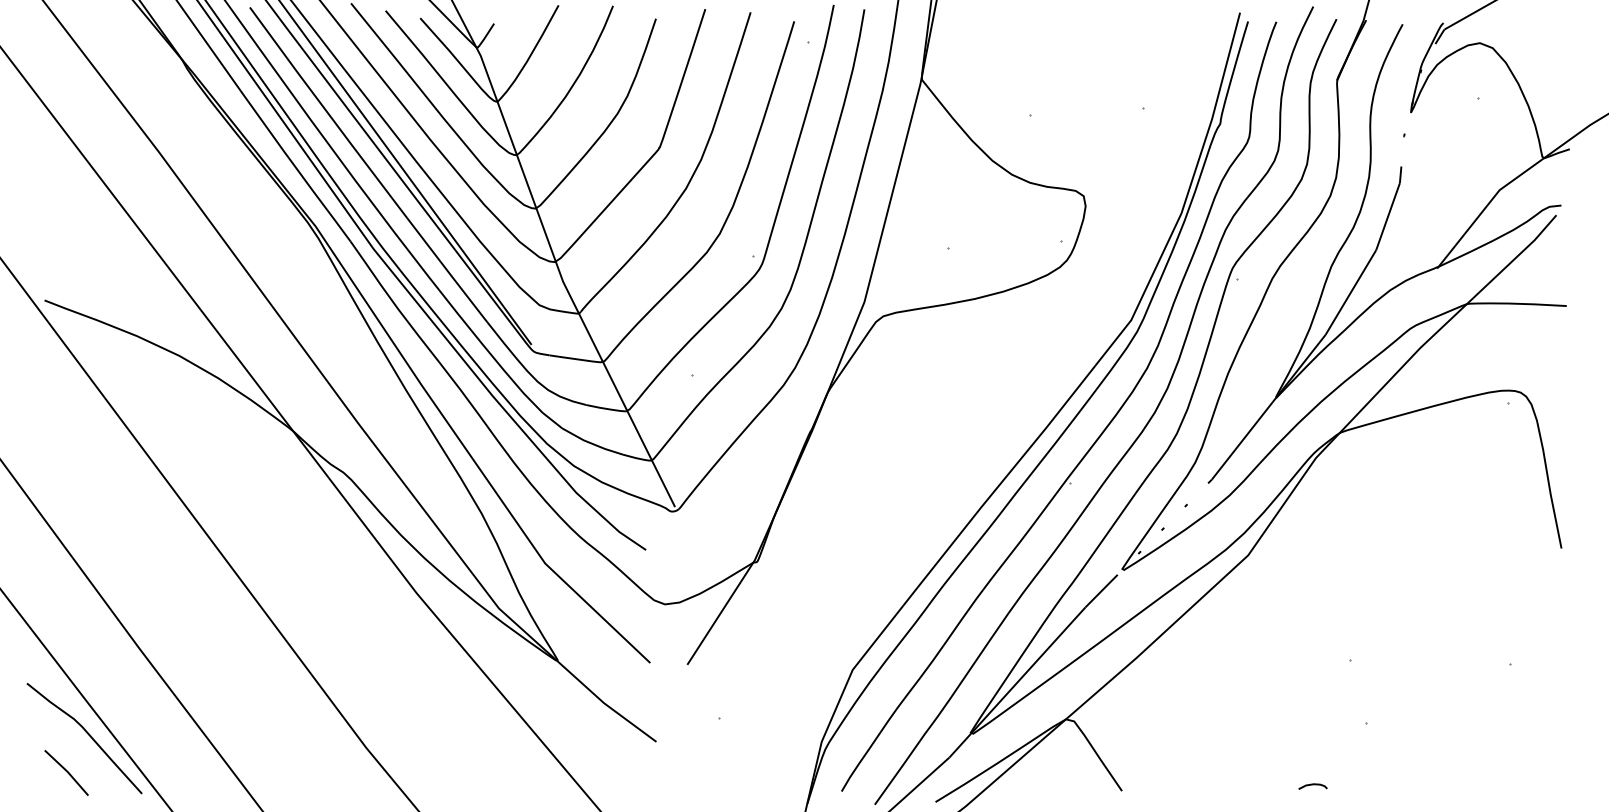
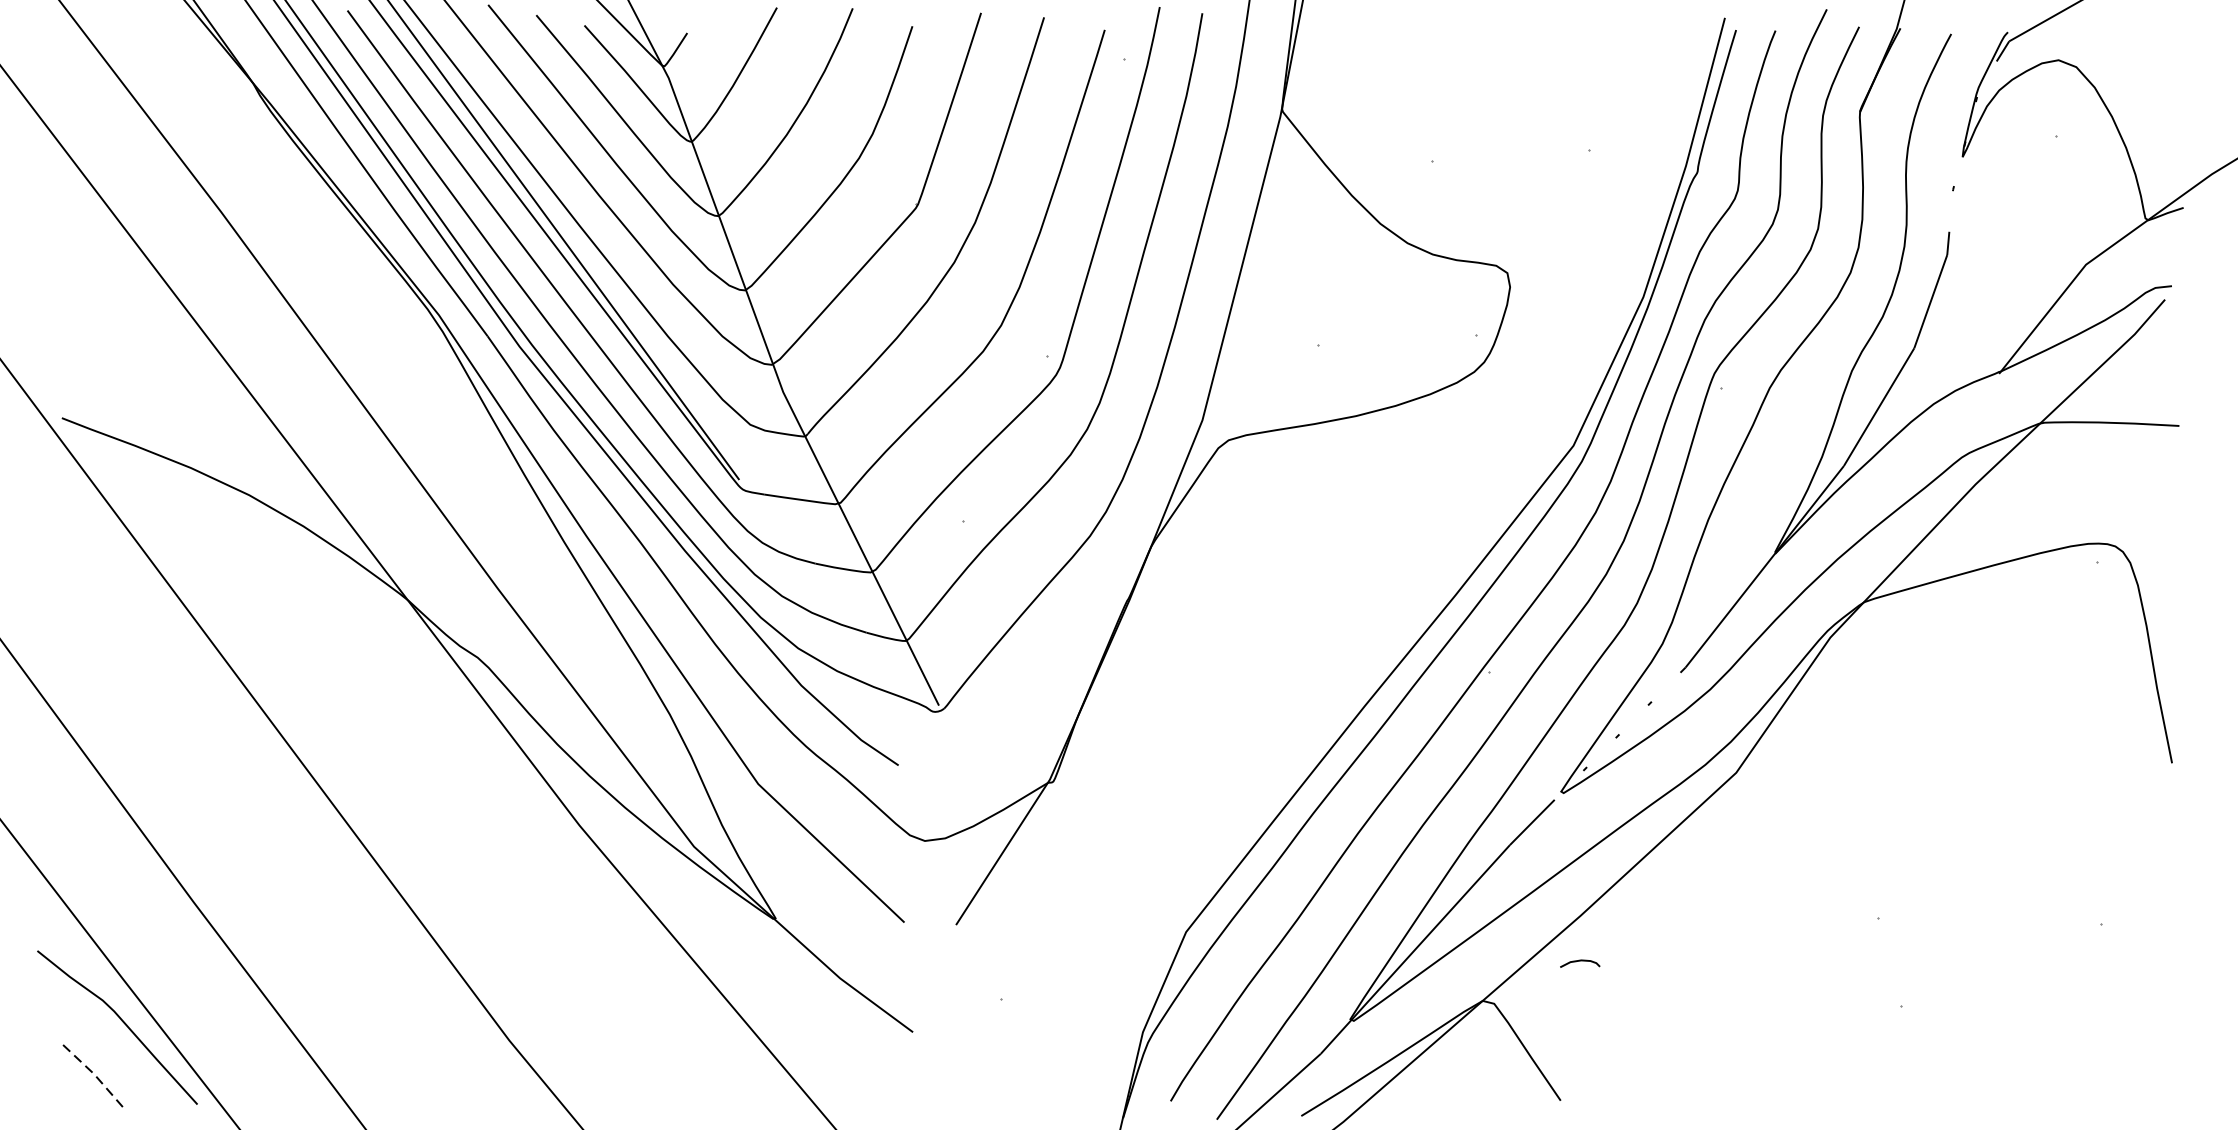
line: (67, 771) -> (93, 1073), solid -> dashed
curve: (1312, 785) -> (1579, 962), moved

